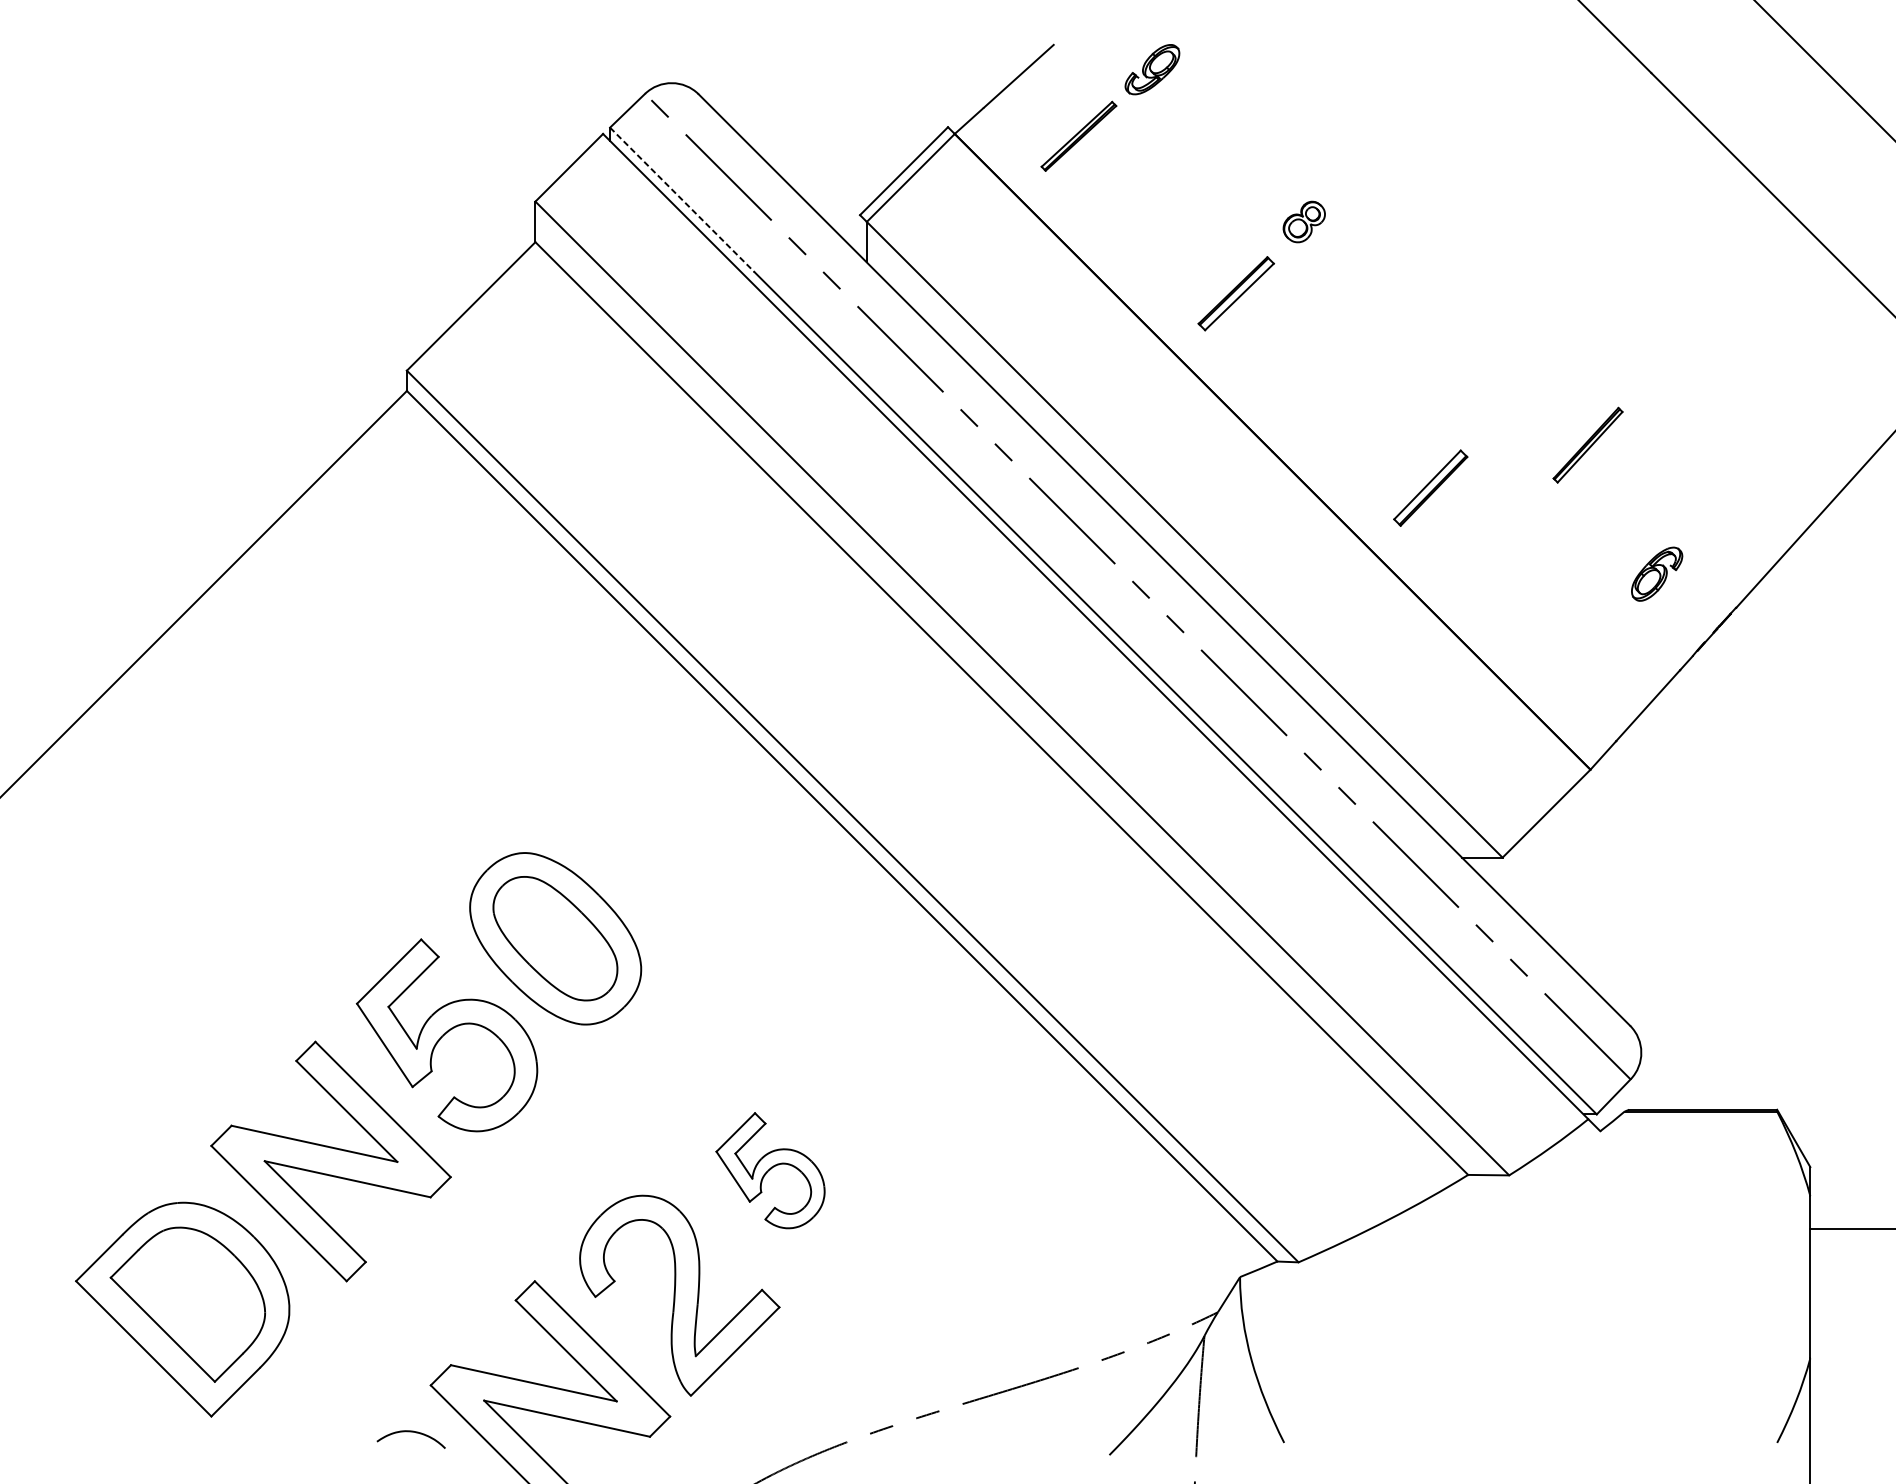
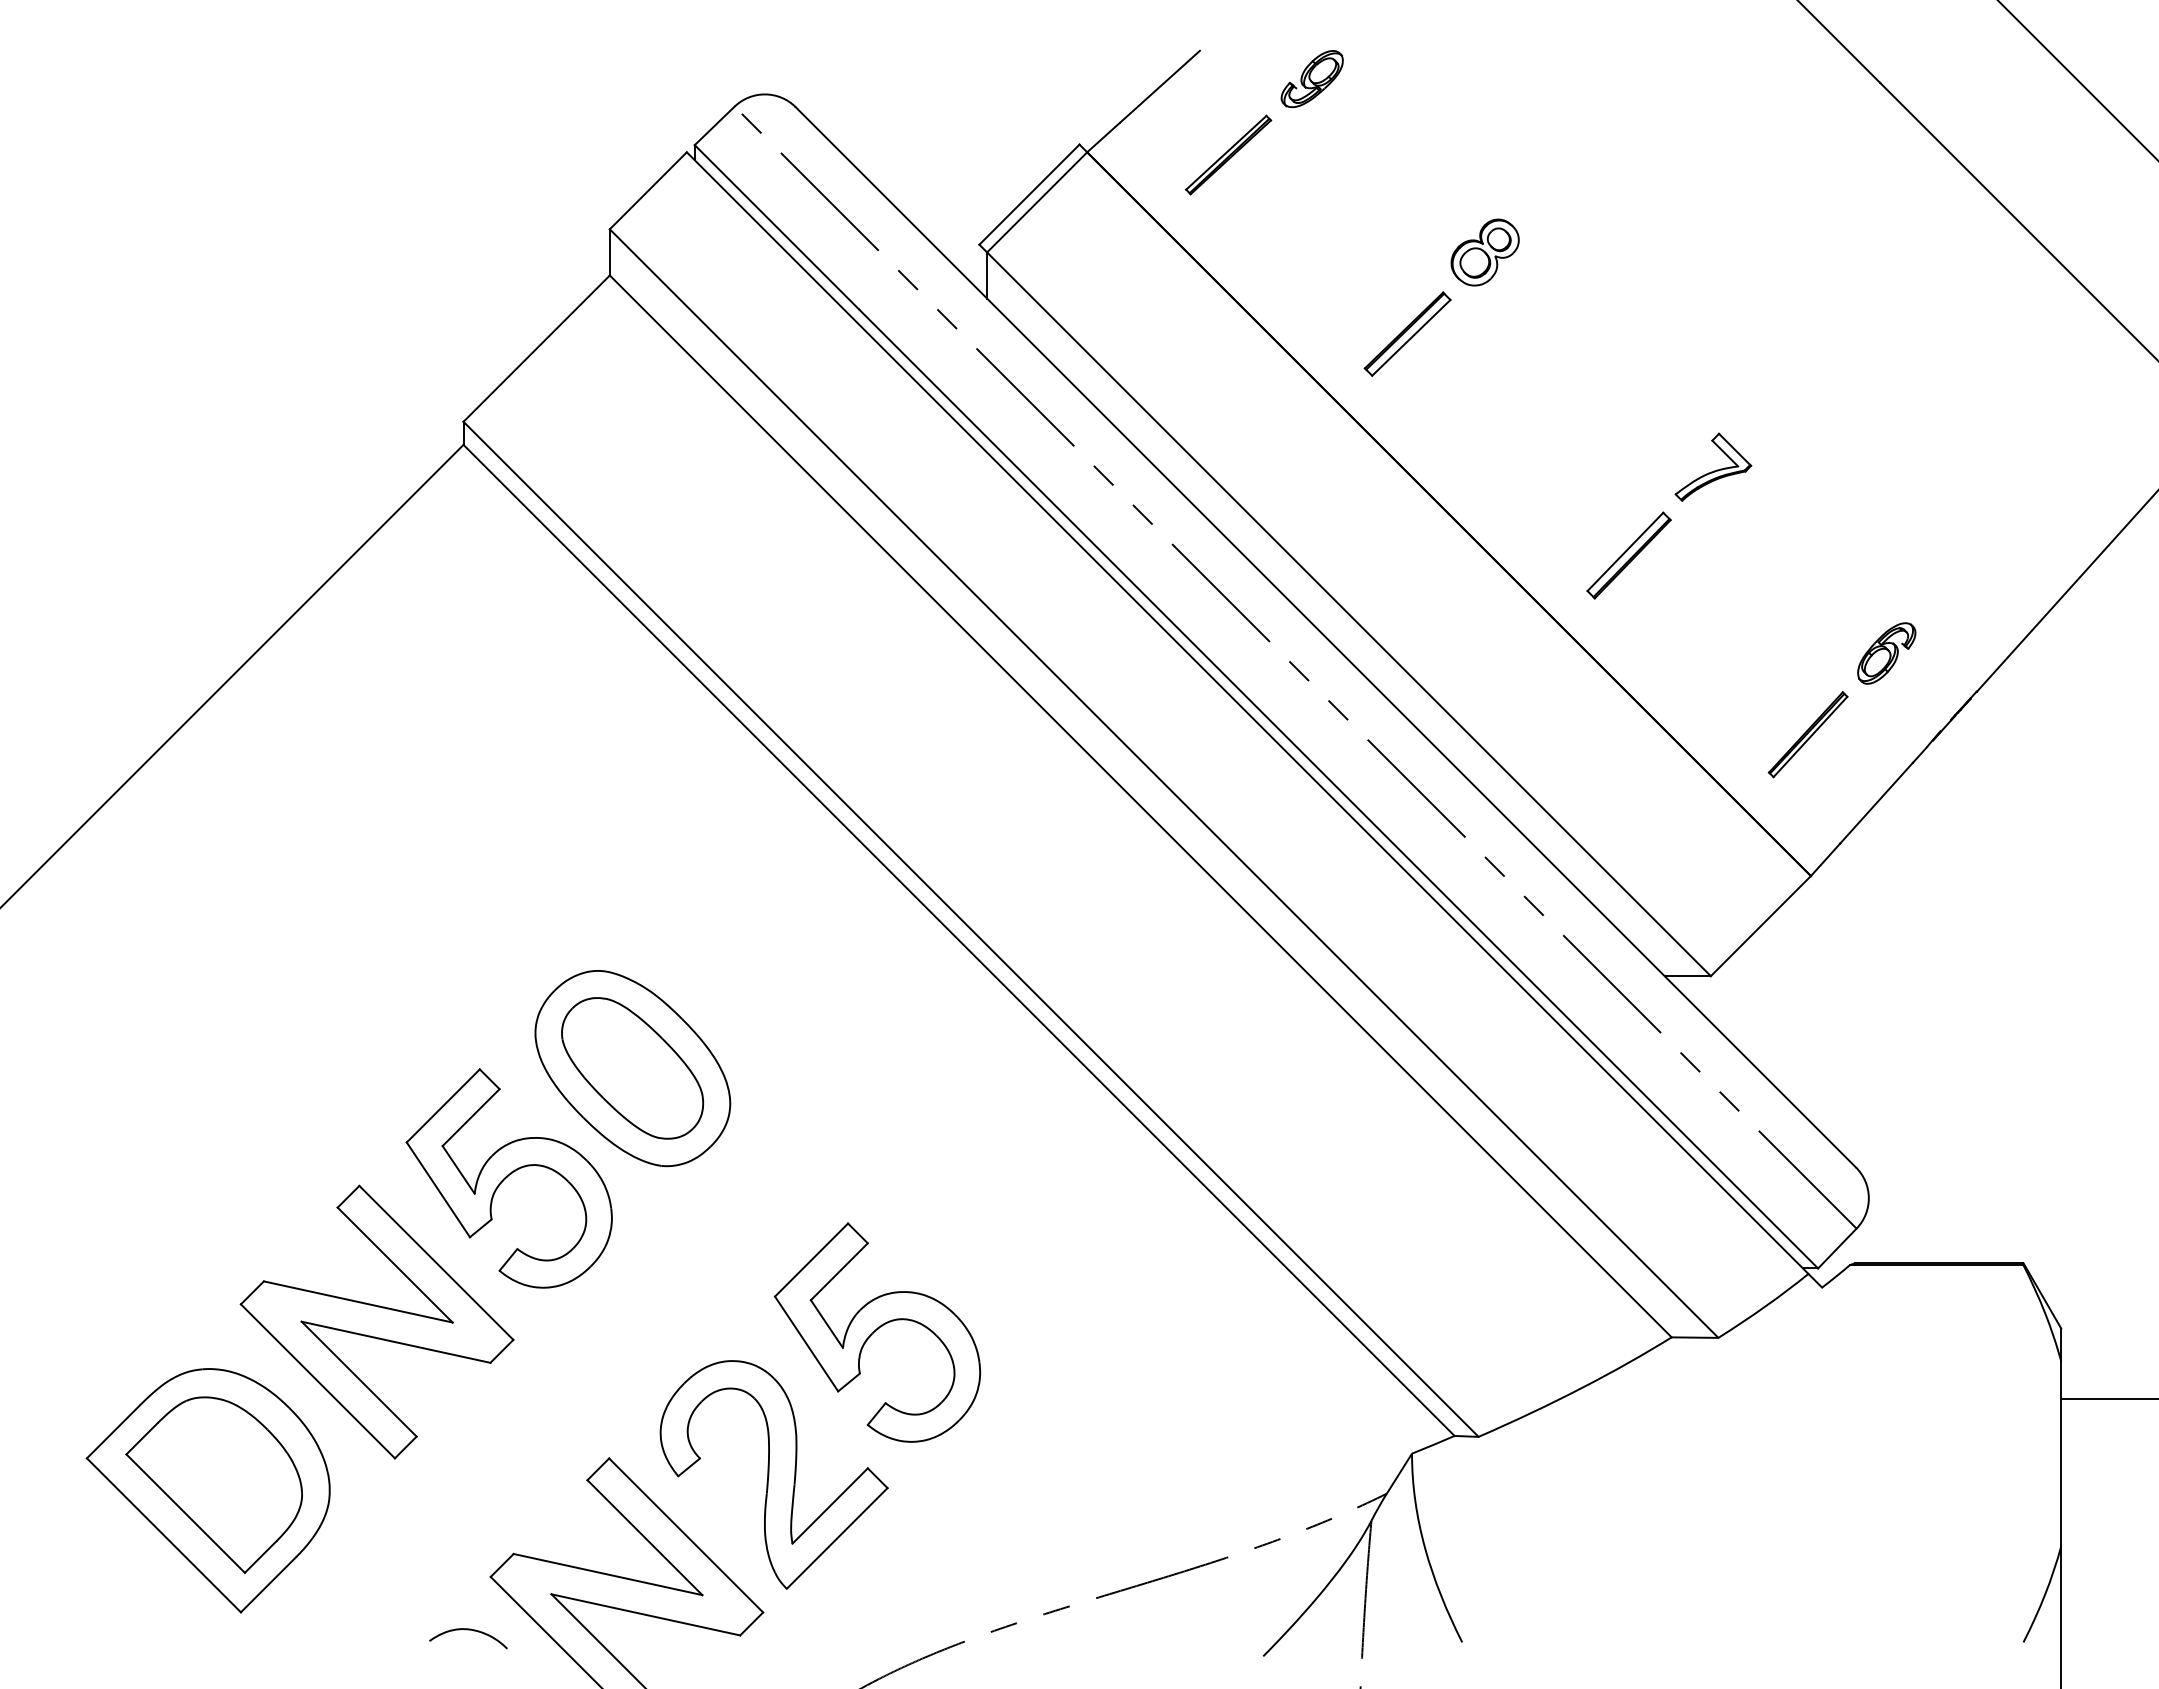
line: (682, 200) -> (777, 227), dashed -> solid
part: (1303, 221) -> (1484, 252), size x1.43
part: (1504, 409) -> (1713, 466), added
part: (1587, 445) -> (1807, 734), moved
part: (770, 1170) -> (877, 1332), size x1.67

